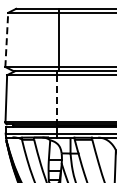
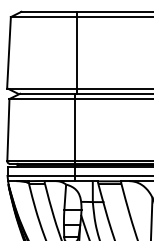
line: (6, 39) -> (8, 52), dashed -> solid
line: (57, 98) -> (75, 129), dashed -> solid

